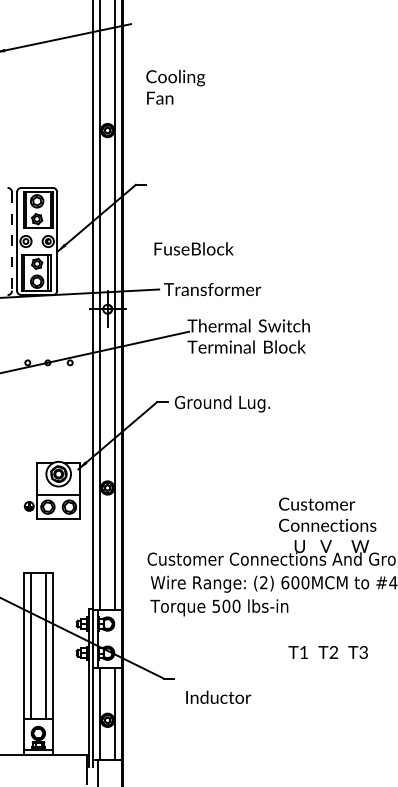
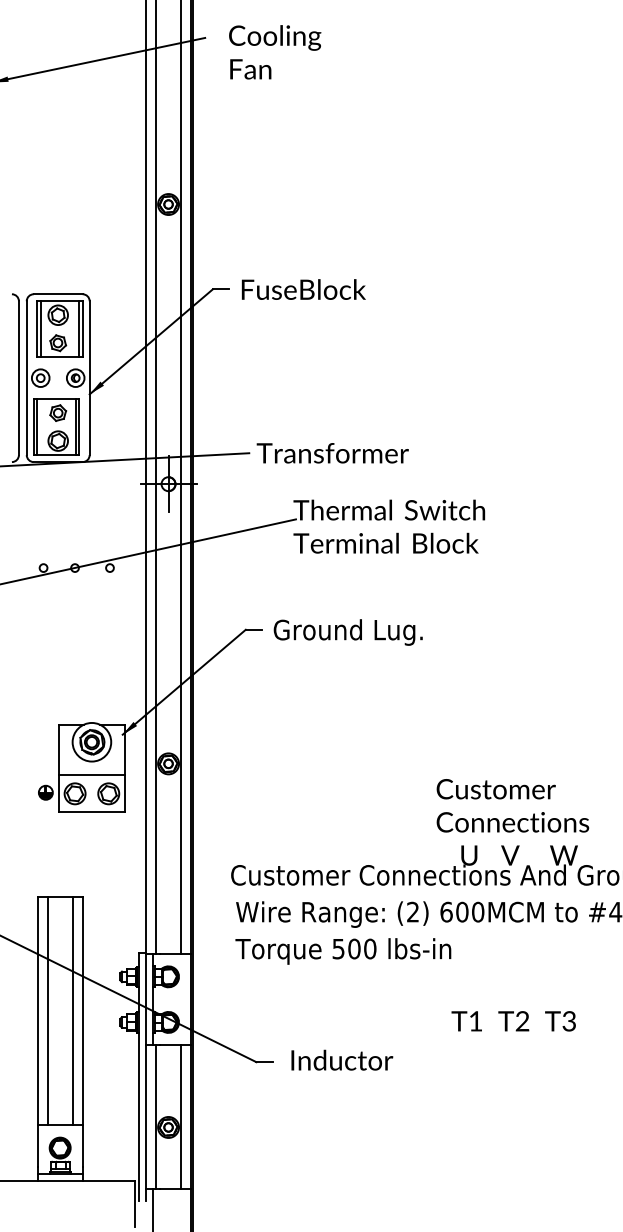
text: (175, 87) -> (274, 52), moved
line: (12, 242) -> (19, 379), dashed -> solid
text: (193, 248) -> (302, 288), moved
text: (218, 696) -> (342, 1058), moved

